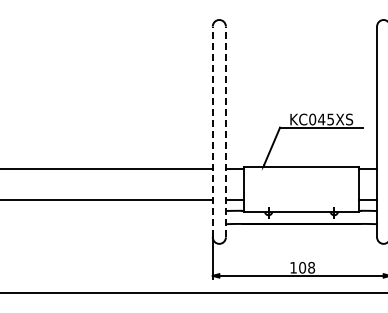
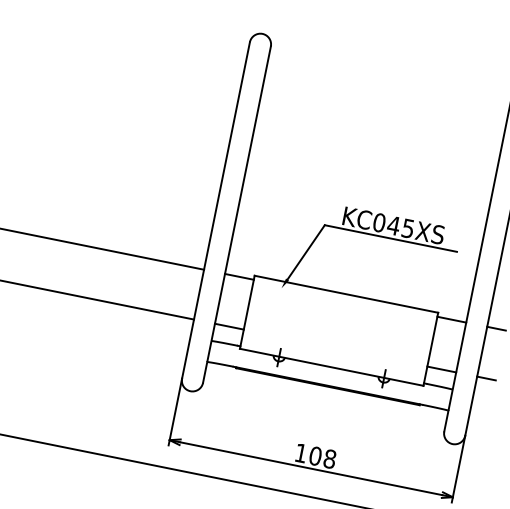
line: (212, 131) -> (215, 209), dashed -> solid
line: (225, 131) -> (236, 213), dashed -> solid

